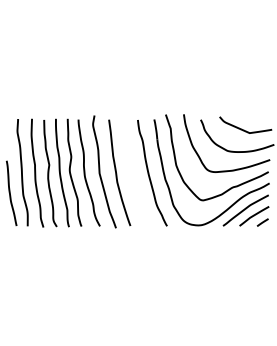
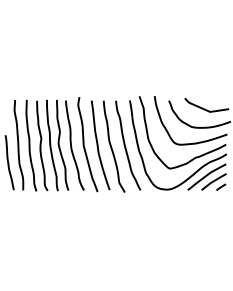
curve: (133, 175) -> (112, 147), added

